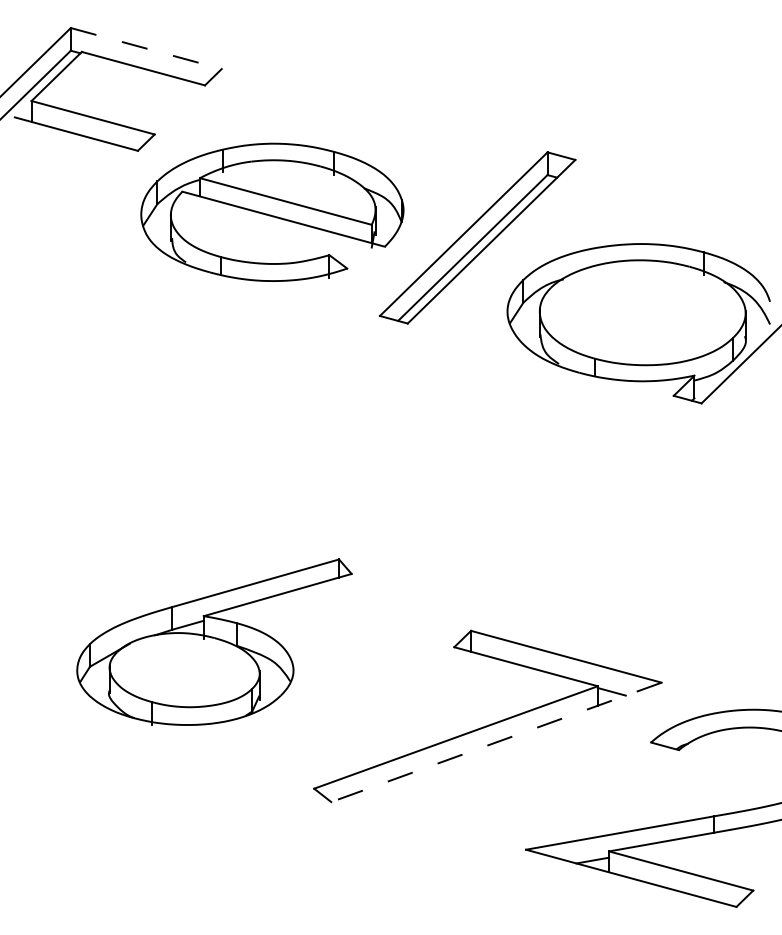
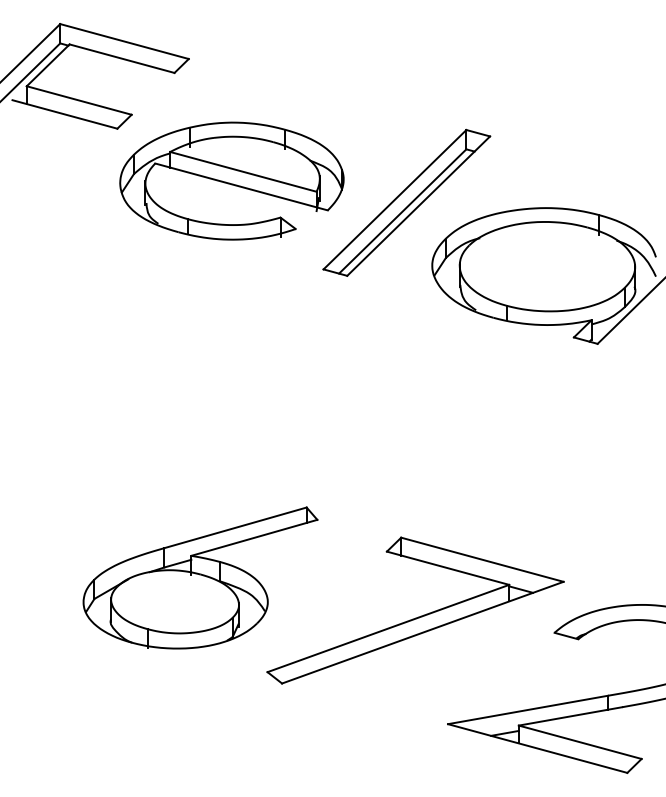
line: (146, 48) -> (124, 41), dashed -> solid
part: (214, 641) -> (200, 577), moved
line: (496, 742) -> (422, 632), dashed -> solid

